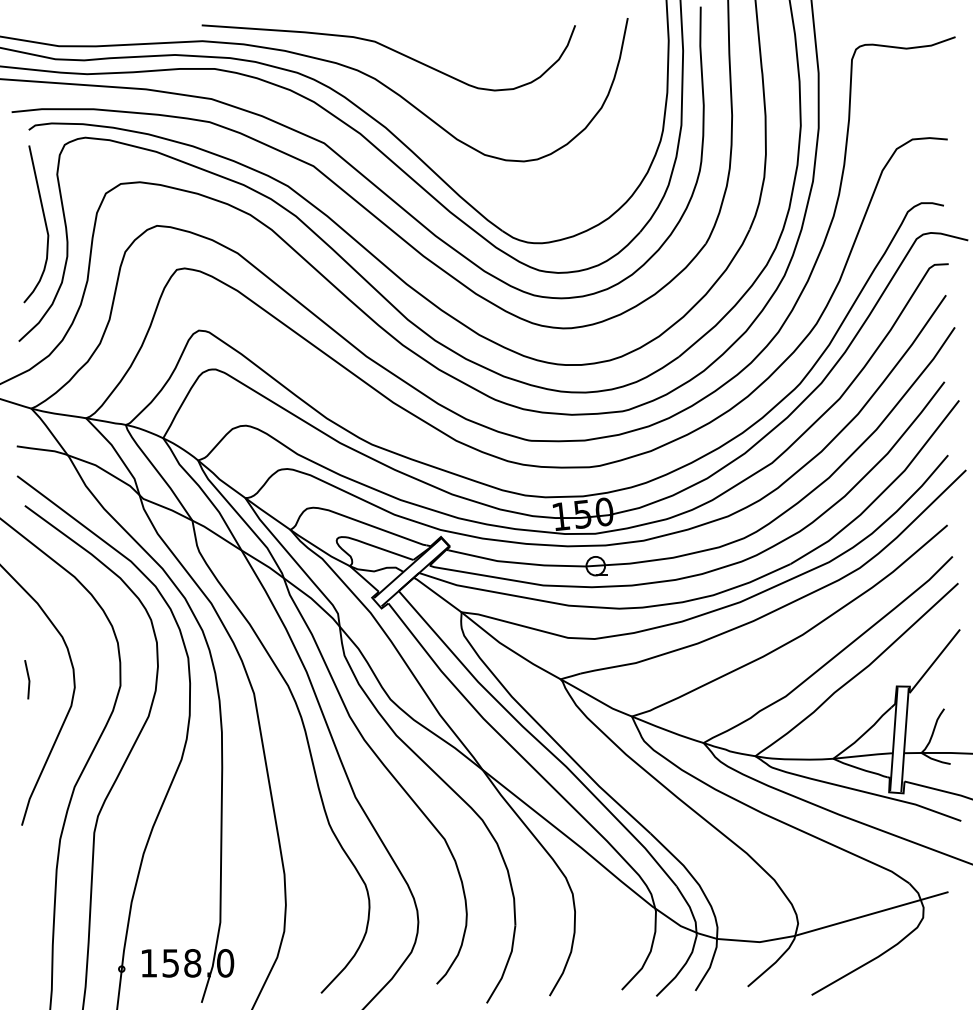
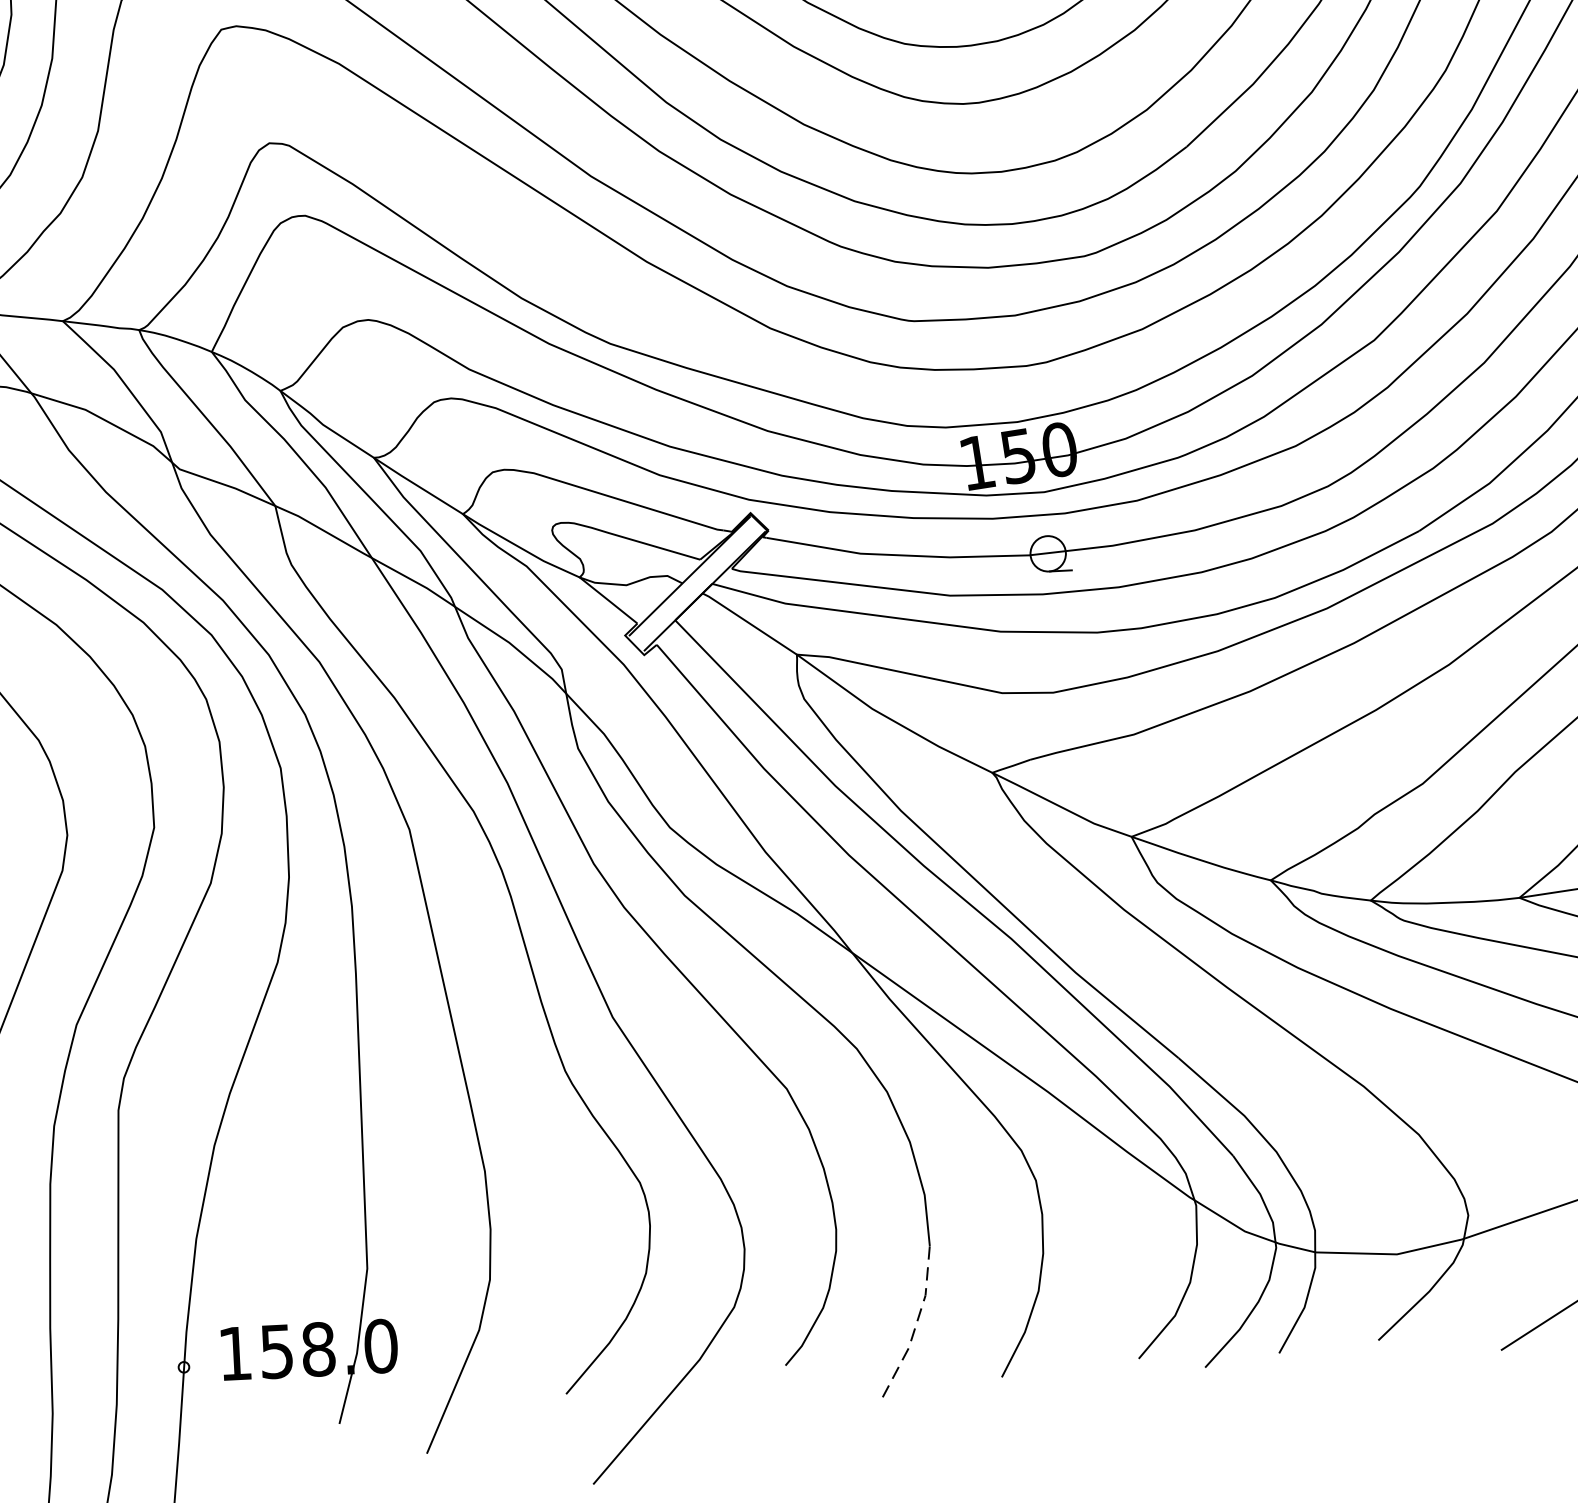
line: (506, 966) -> (916, 1325), solid -> dashed

